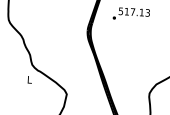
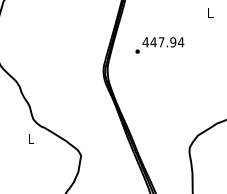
text: (134, 12) -> (163, 42), 517.13 -> 447.94

